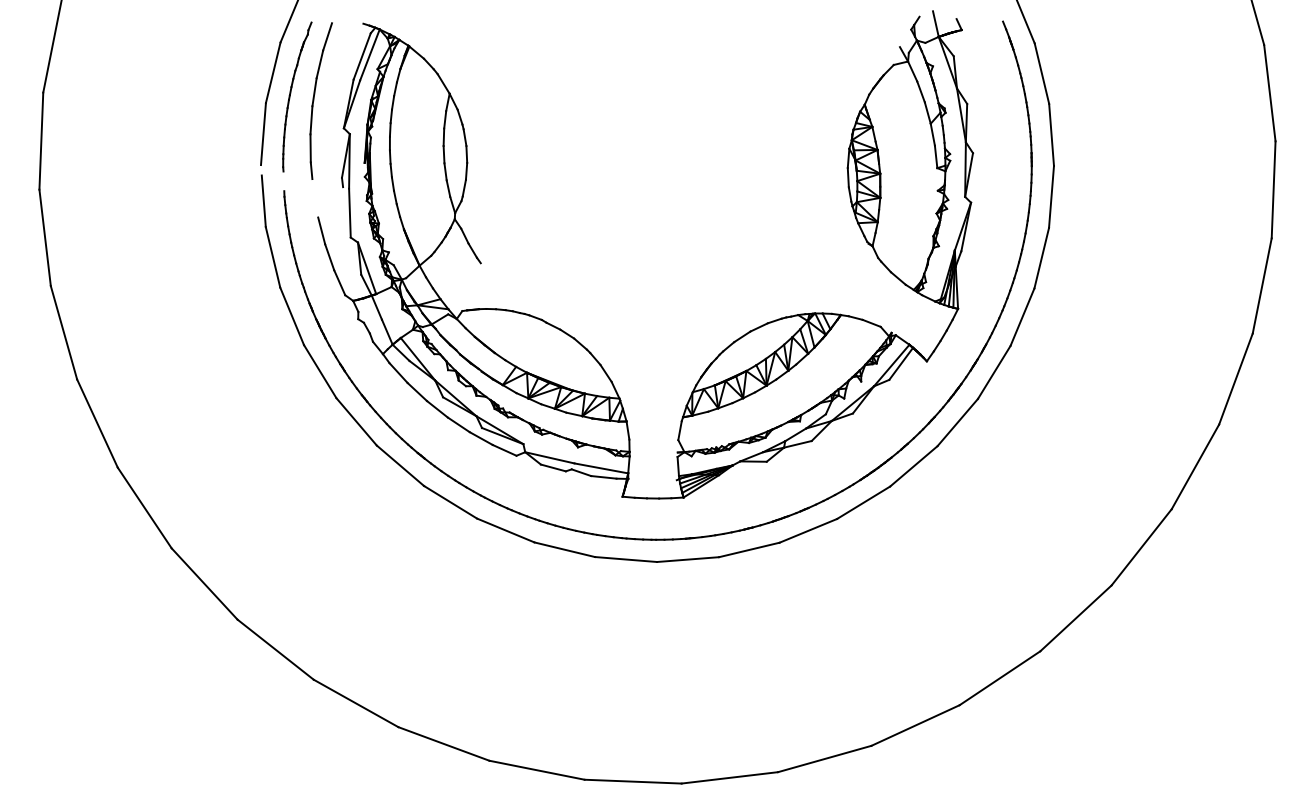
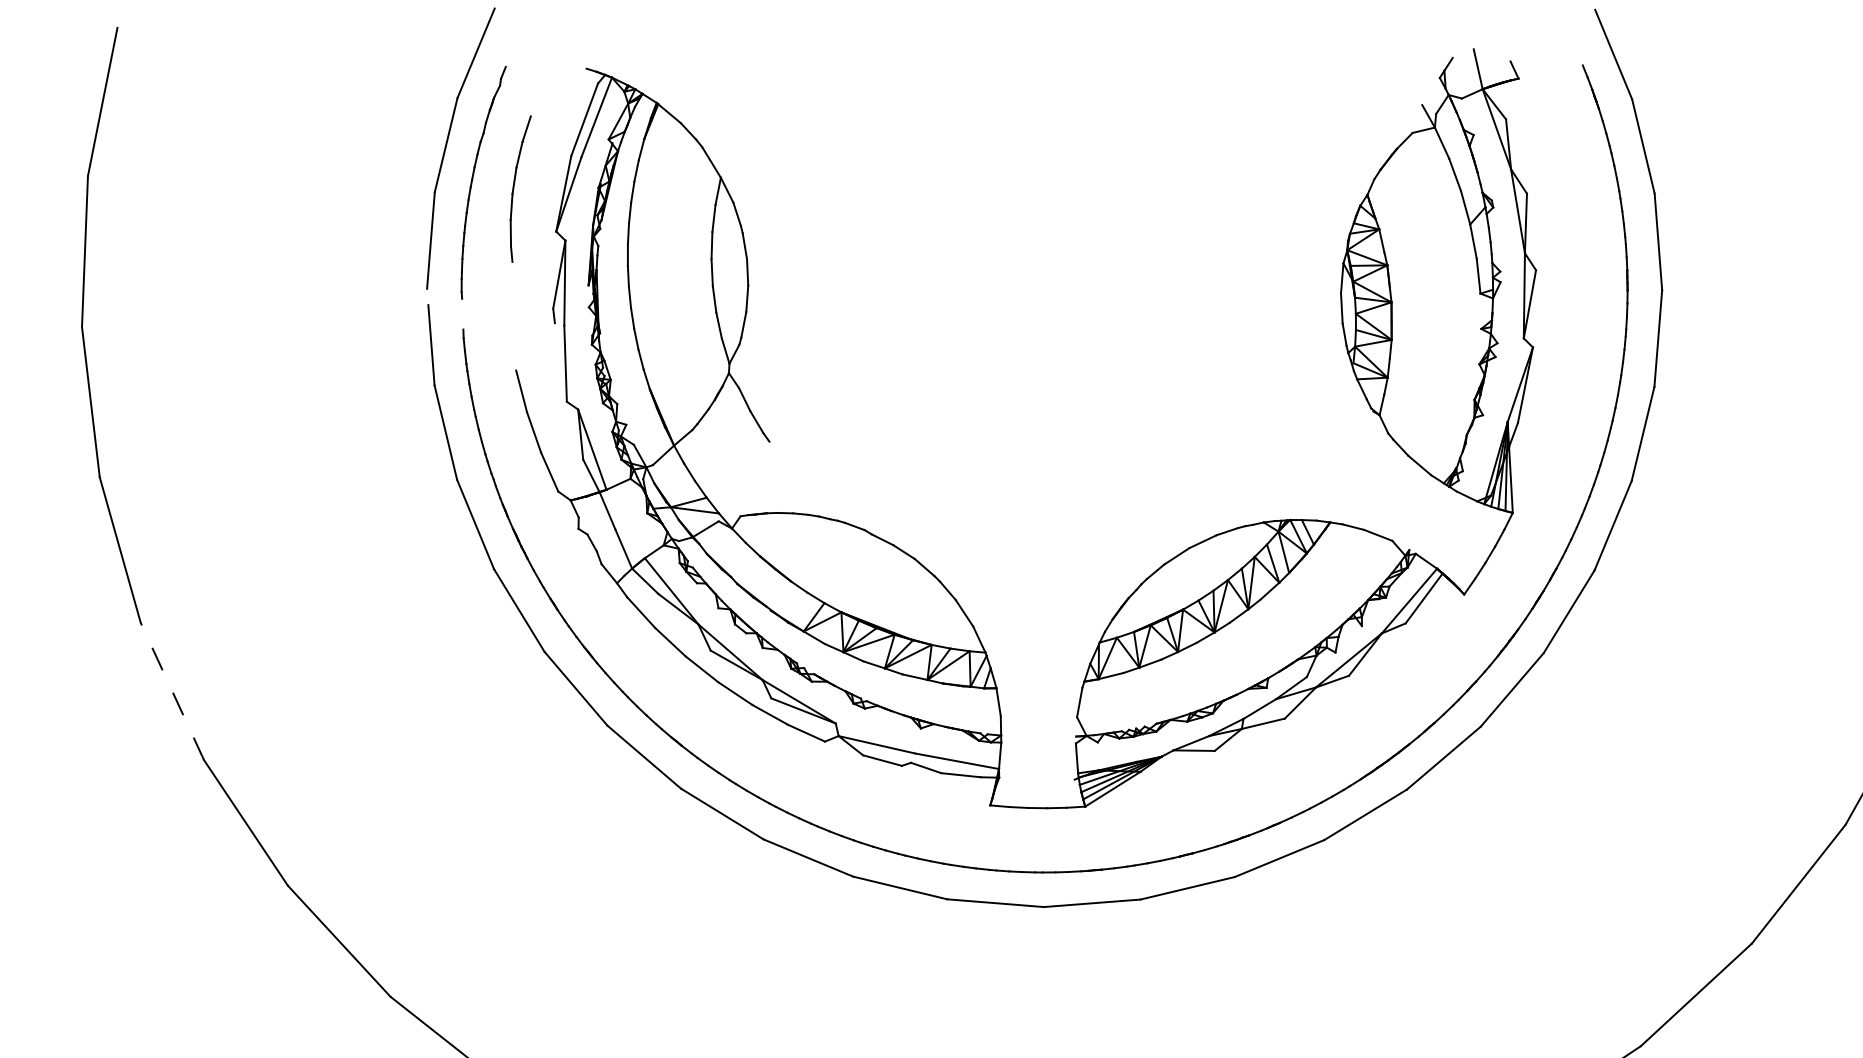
part: (320, 100) -> (519, 188), size x0.6
line: (97, 423) -> (172, 691), solid -> dashed

